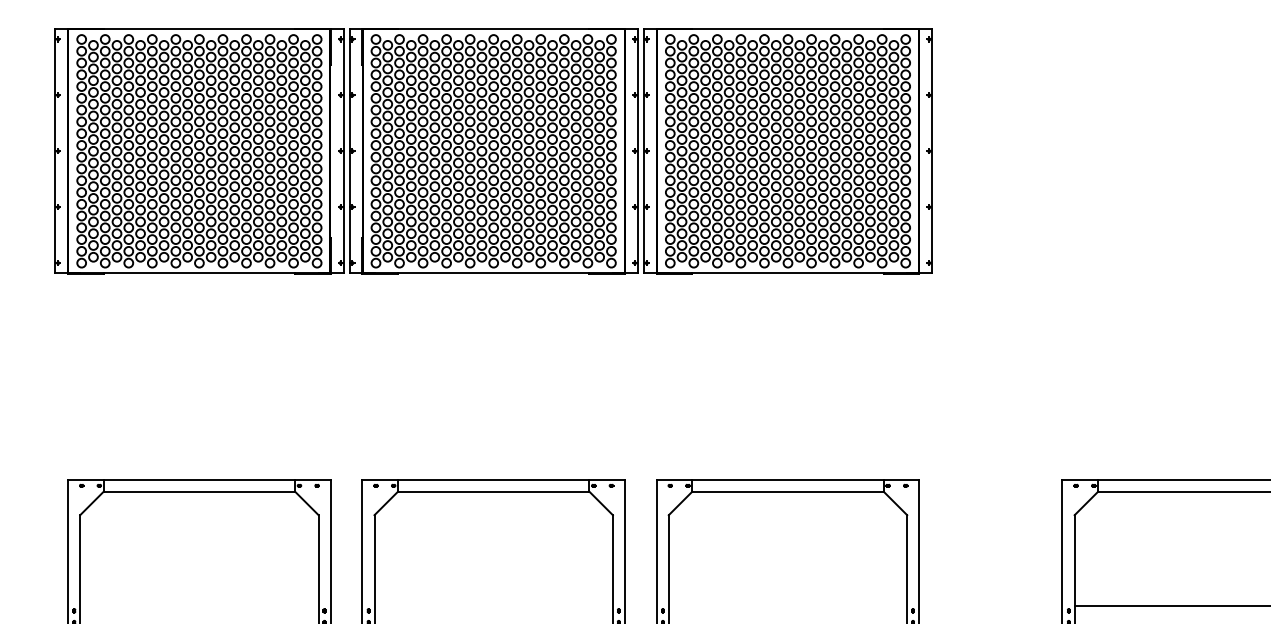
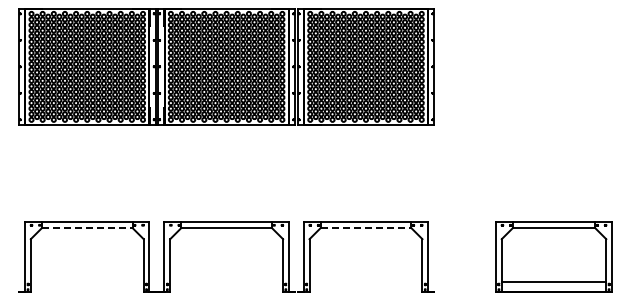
line: (199, 492) -> (87, 228), solid -> dashed
line: (789, 492) -> (366, 228), solid -> dashed

